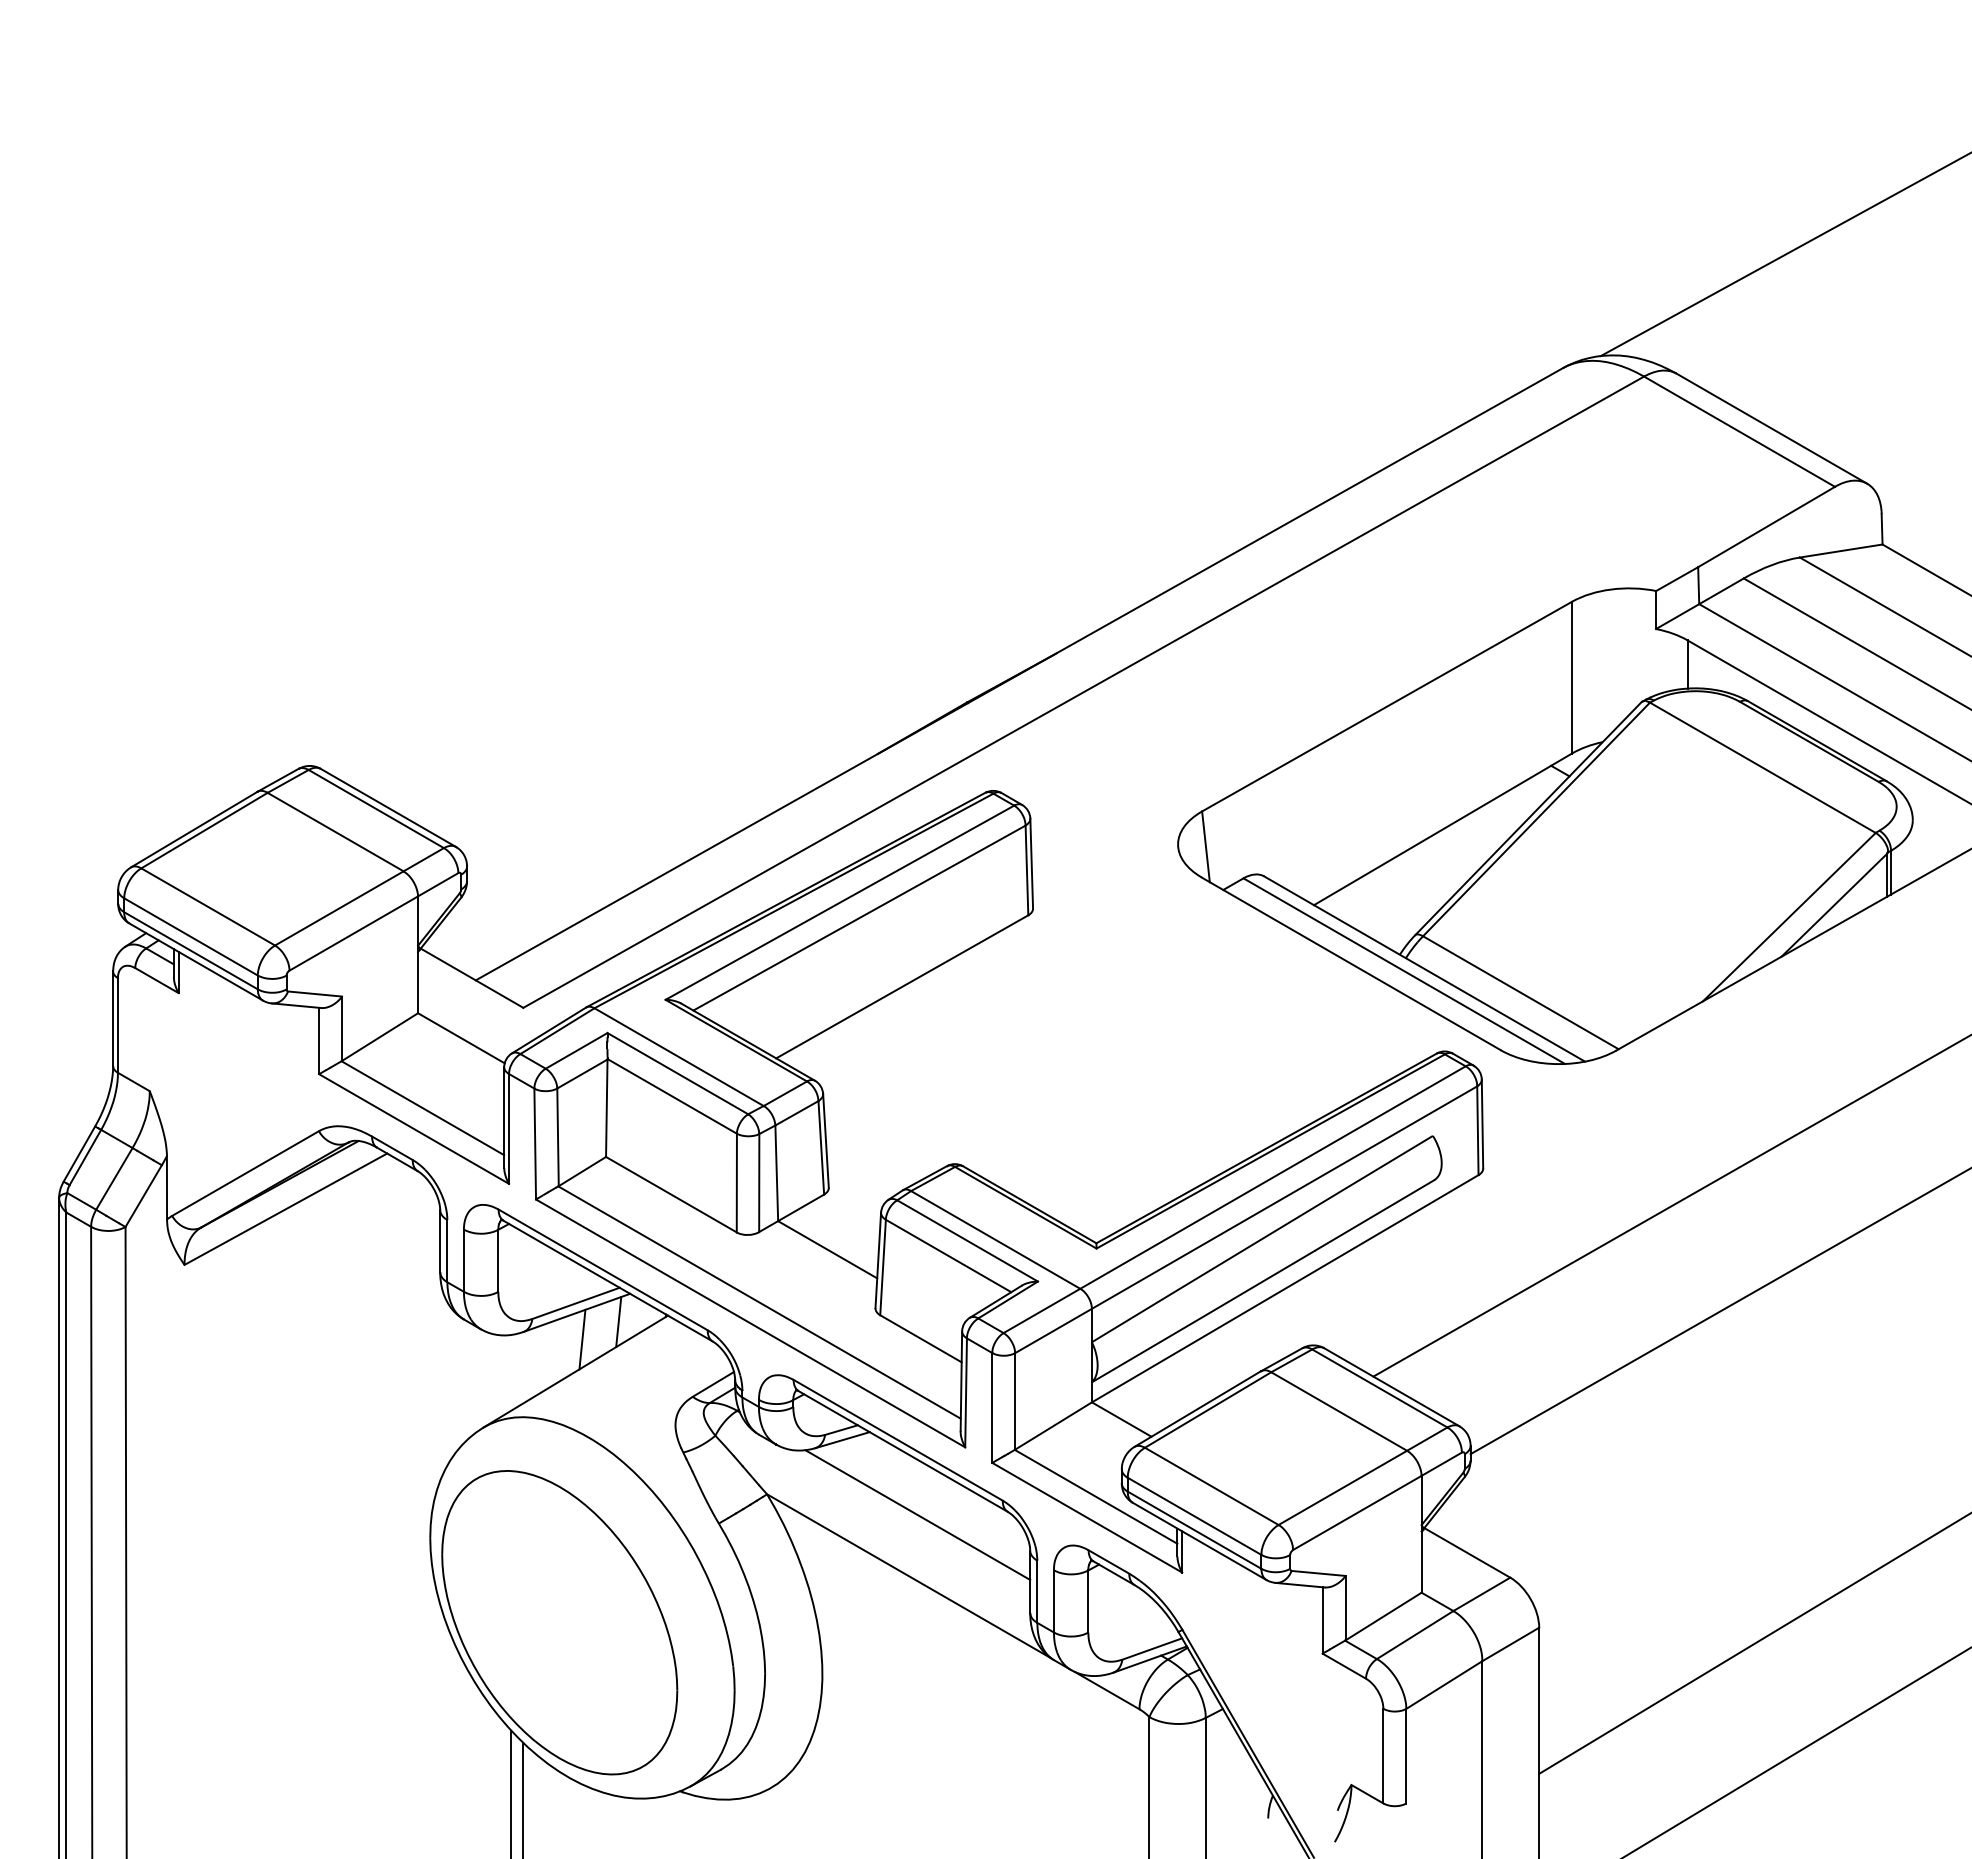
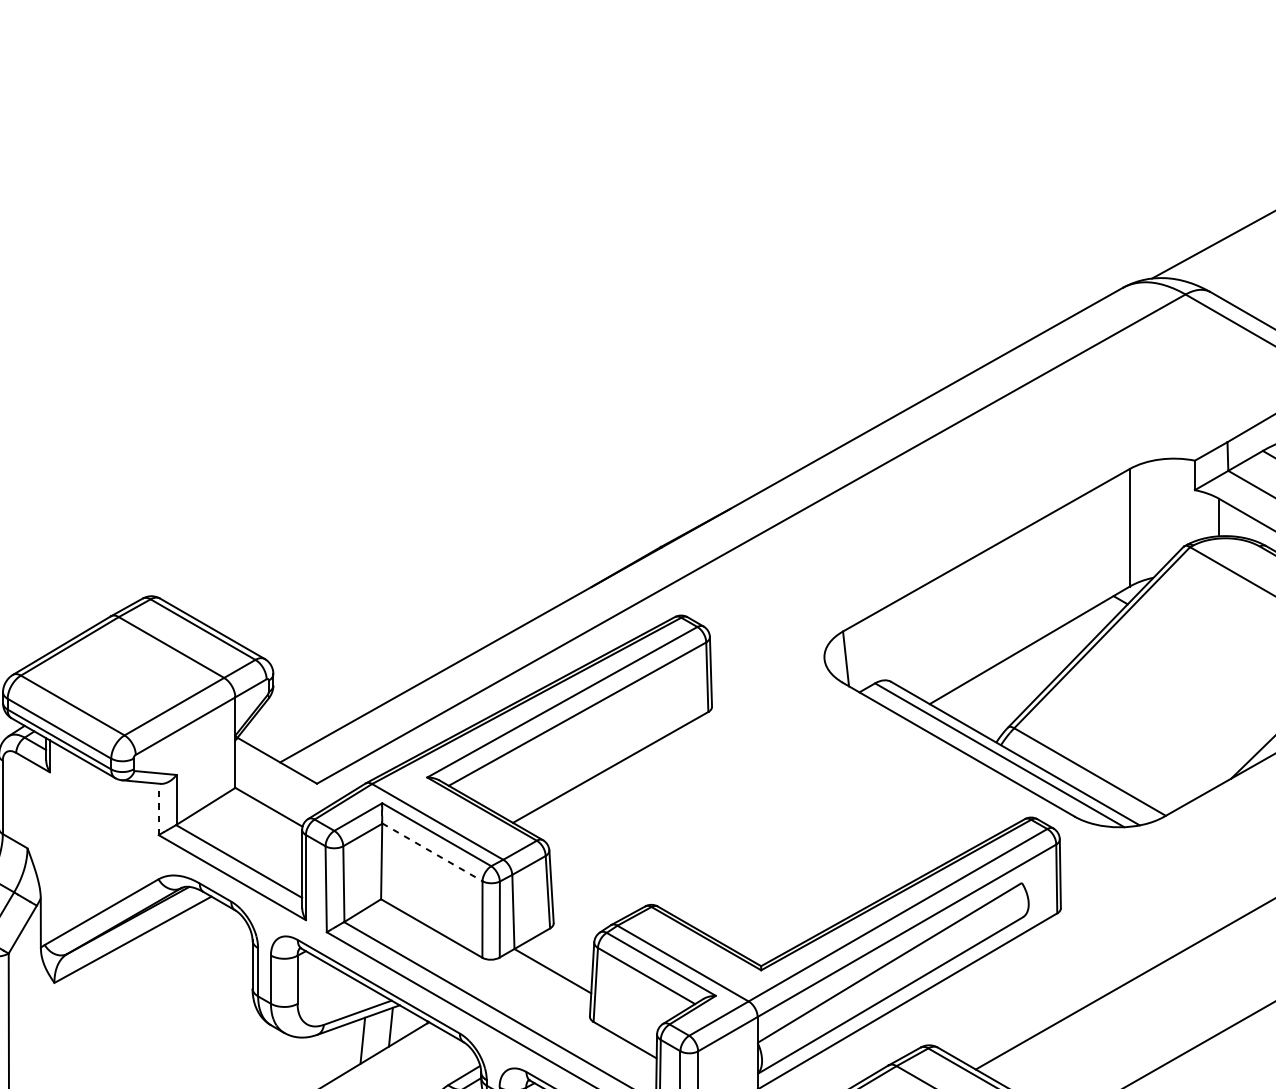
line: (319, 1040) -> (159, 809), solid -> dashed
line: (672, 1096) -> (432, 852), solid -> dashed

